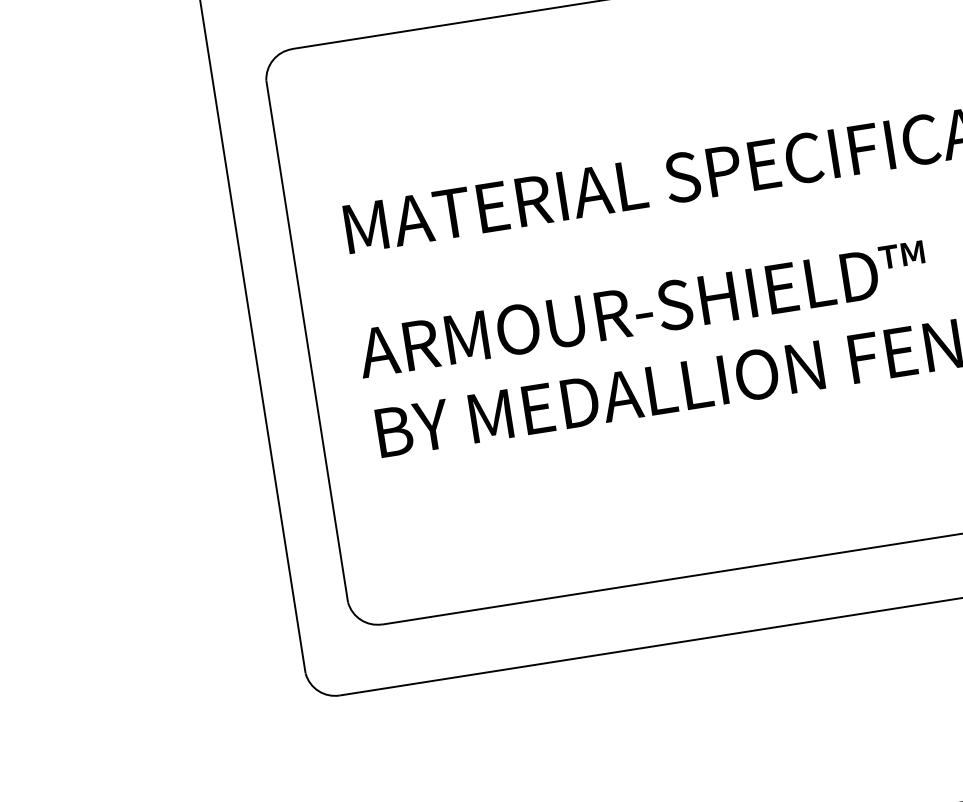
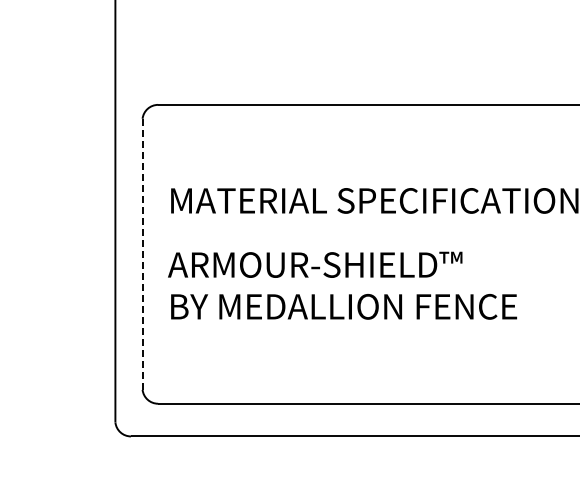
line: (307, 341) -> (142, 254), solid -> dashed

